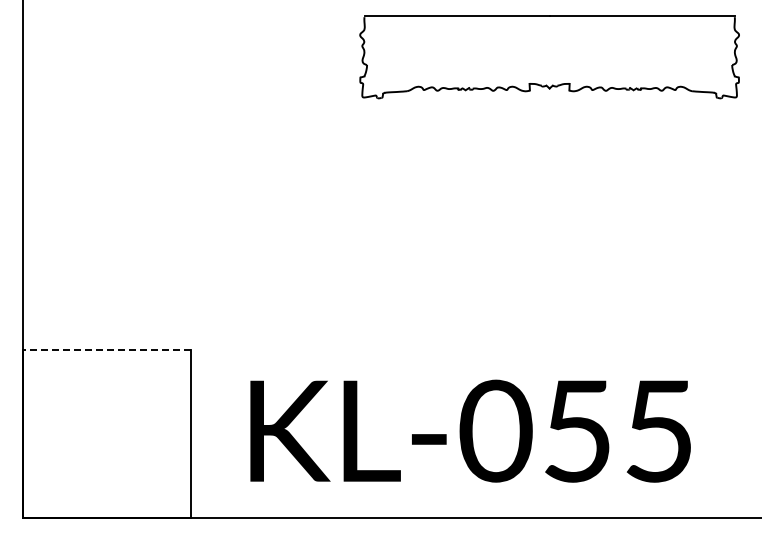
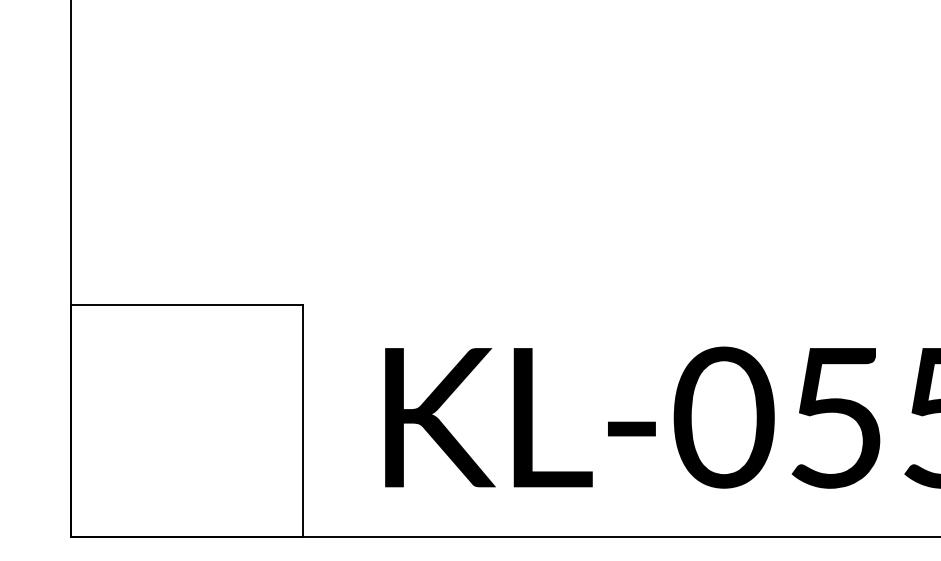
line: (106, 349) -> (186, 304), dashed -> solid

